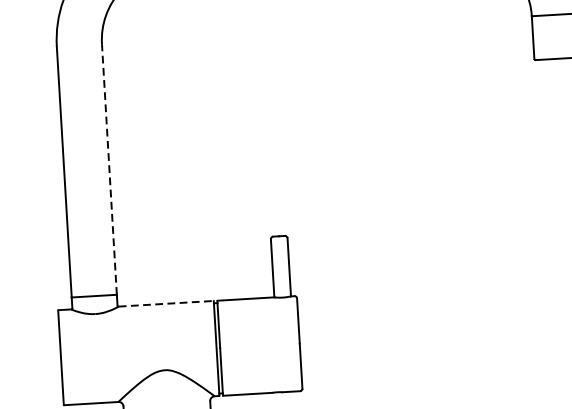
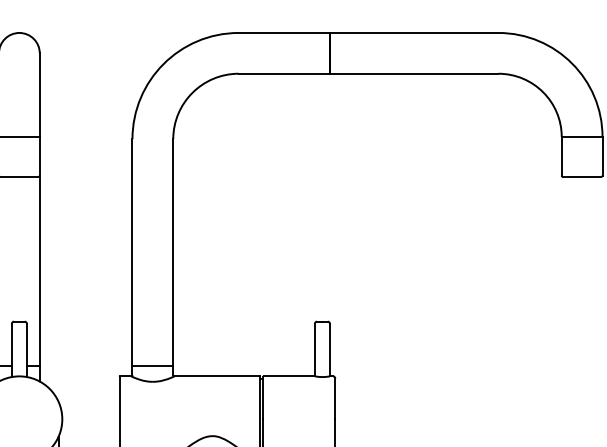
line: (109, 168) -> (173, 251), dashed -> solid
line: (166, 303) -> (217, 376), dashed -> solid

